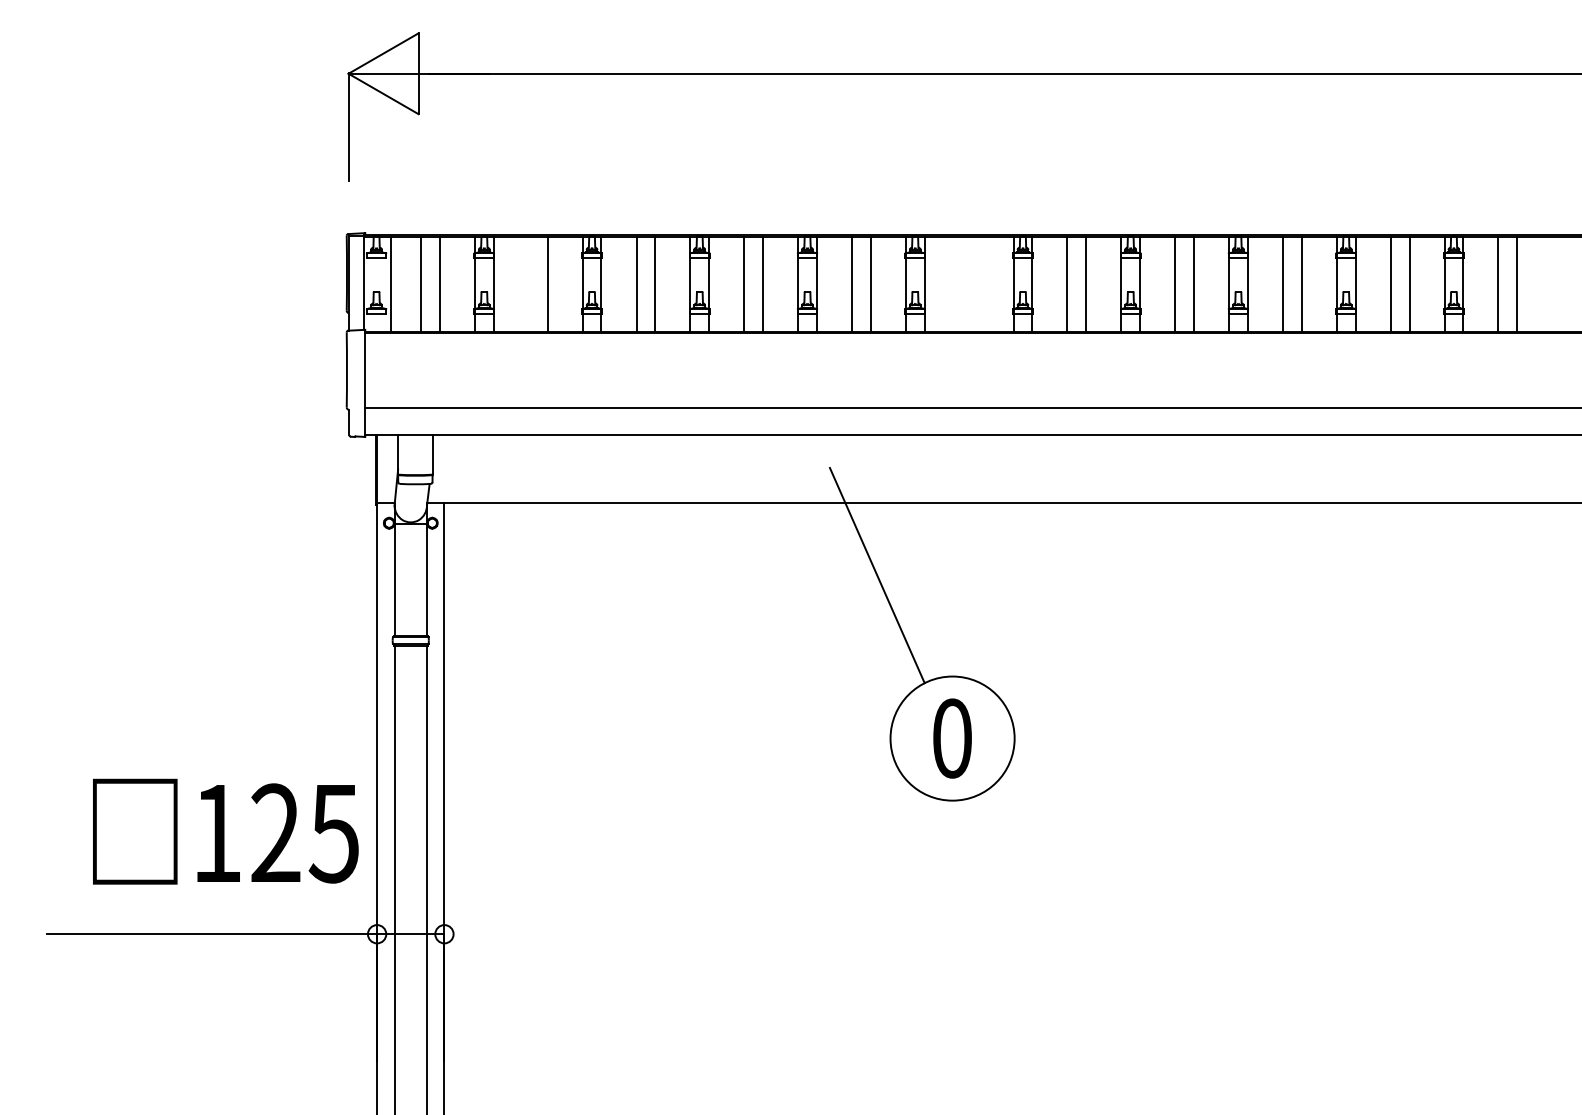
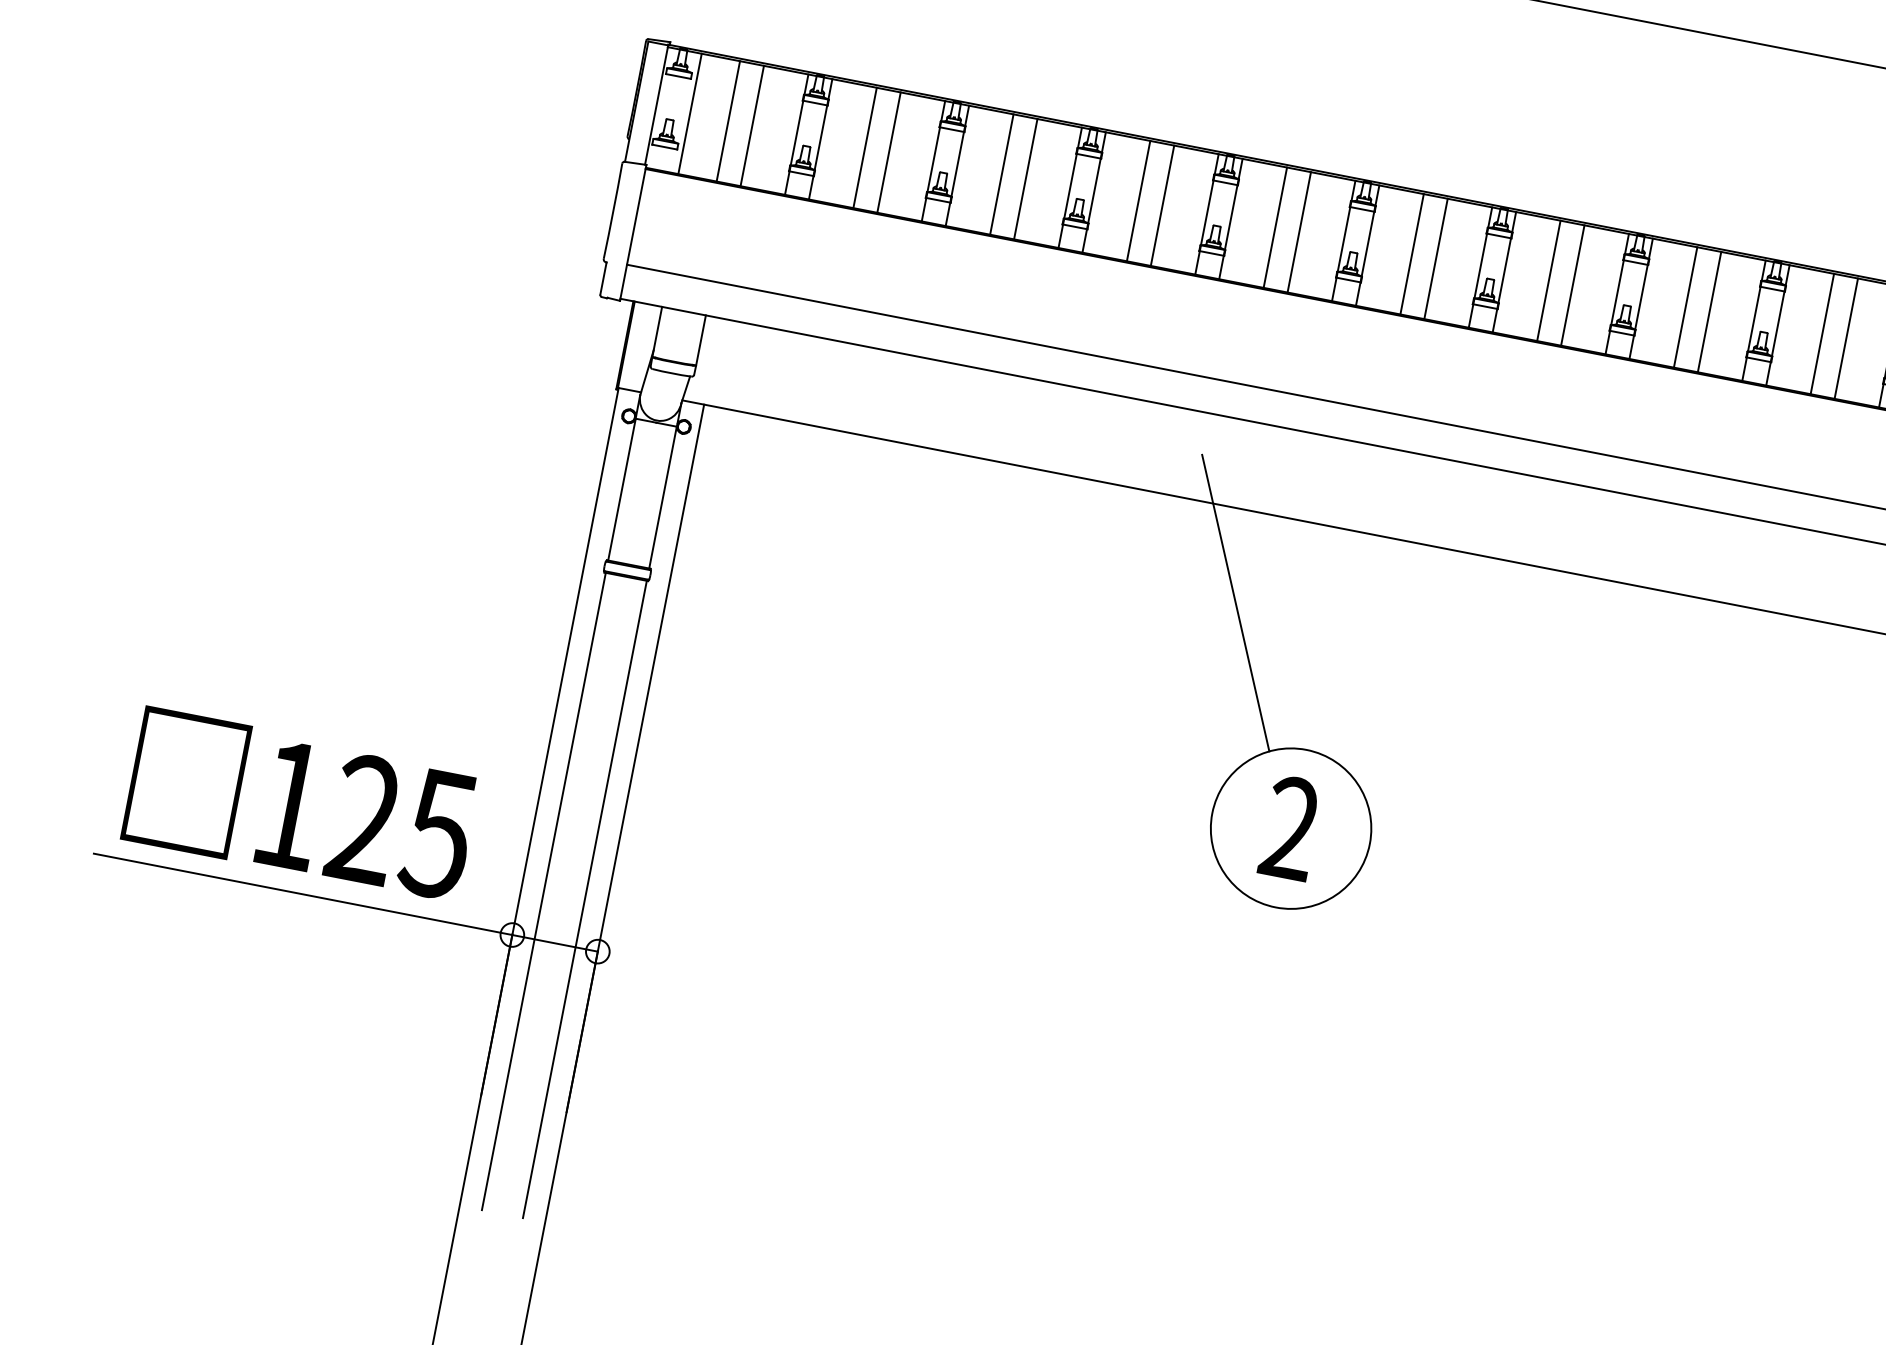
line: (528, 284) -> (864, 147), added
line: (959, 284) -> (1411, 253), added
line: (978, 284) -> (1436, 258), added
text: (951, 738) -> (1289, 828), 0 -> 2
text: (225, 831) -> (301, 804), moved

